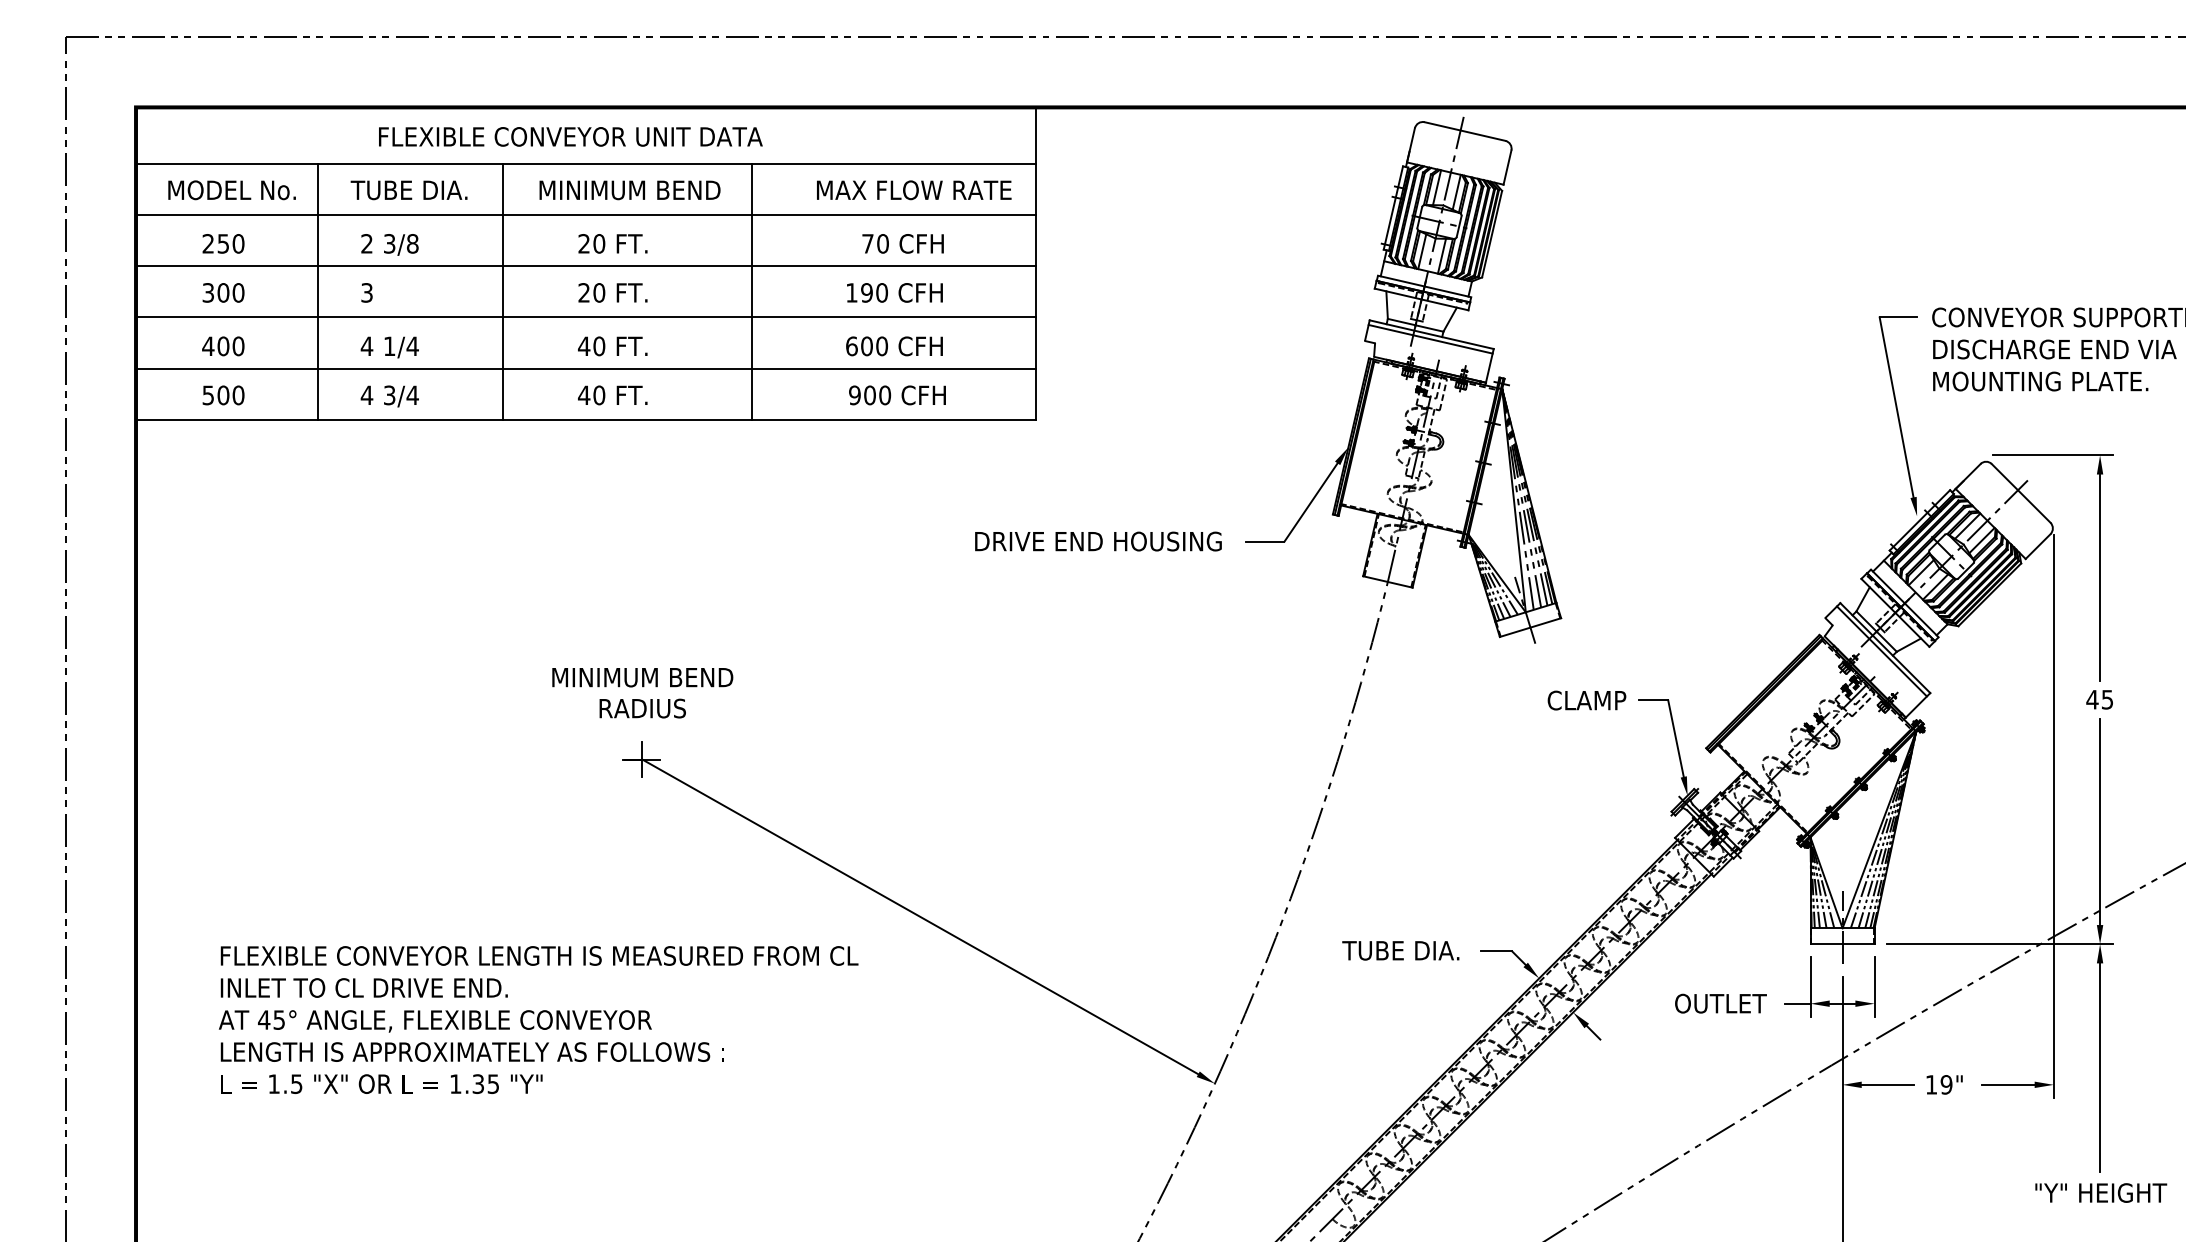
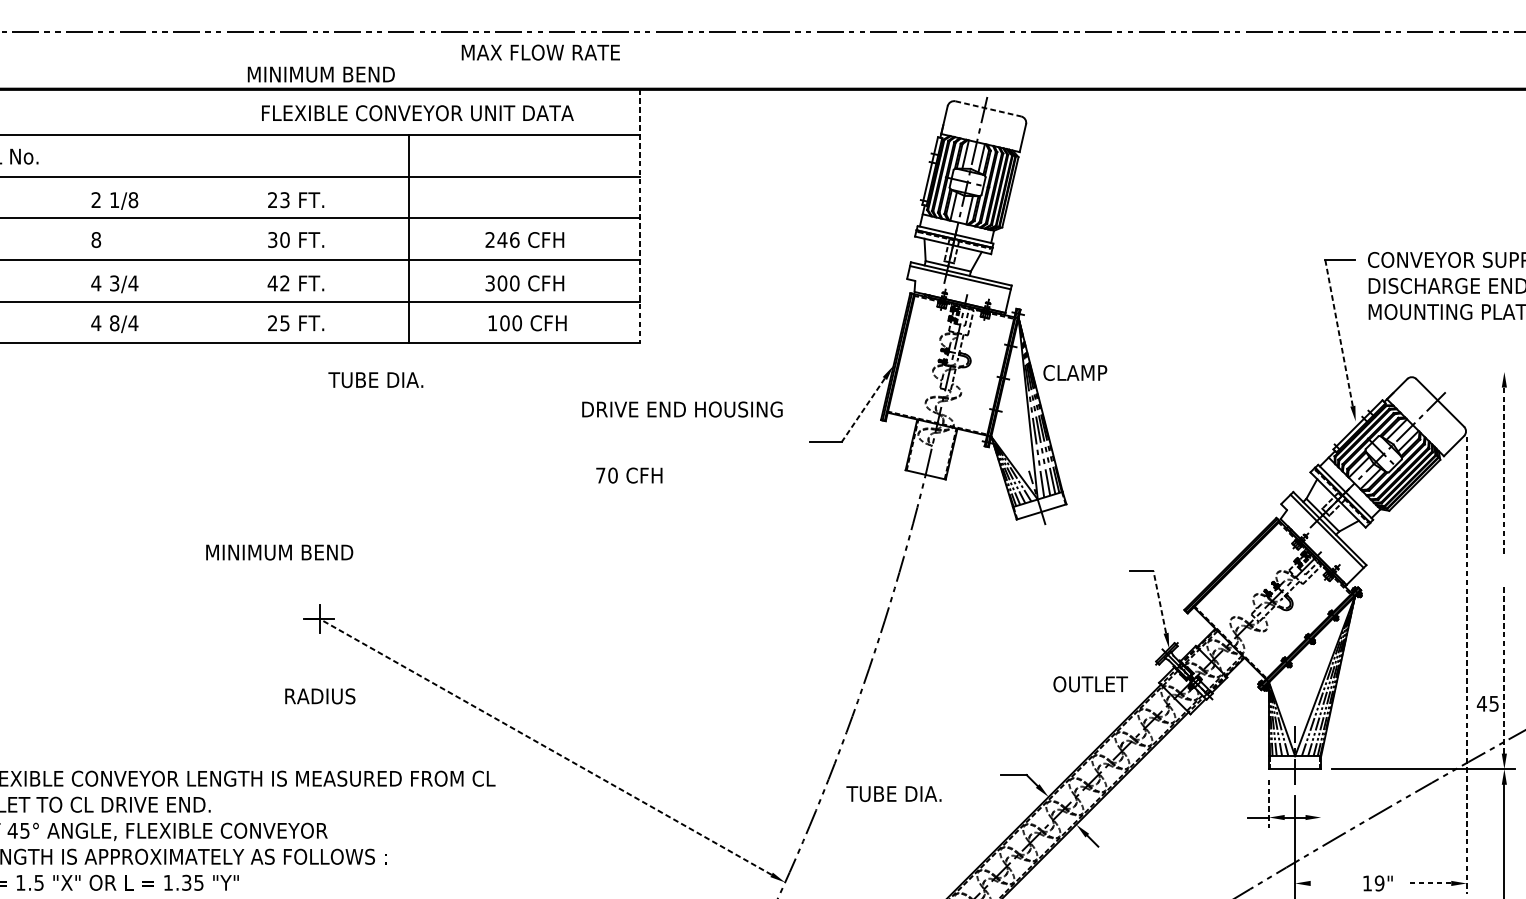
line: (1465, 131) -> (988, 108), solid -> dashed
text: (570, 136) -> (417, 112), moved
text: (408, 190) -> (375, 380), moved
text: (629, 190) -> (320, 74), moved
text: (914, 190) -> (541, 52), moved
text: (389, 243) -> (114, 199), 3/8 -> 1/8
text: (599, 243) -> (285, 199), 20 -> 23
text: (902, 243) -> (628, 475), moved
line: (1036, 264) -> (640, 216), solid -> dashed
line: (317, 291) -> (56, 238), removed
line: (503, 291) -> (207, 238), removed
text: (366, 292) -> (95, 239), 3 -> 8
text: (583, 292) -> (272, 239), 20 -> 30
text: (867, 292) -> (502, 239), 190 -> 246
text: (389, 346) -> (114, 283), 1/4 -> 3/4
text: (599, 346) -> (285, 283), 40 -> 42
text: (851, 346) -> (489, 283), 600 -> 300
text: (389, 395) -> (114, 323), 3/4 -> 8/4
text: (591, 395) -> (278, 323), 40 -> 25
text: (854, 395) -> (492, 323), 900 -> 100
line: (1896, 407) -> (1338, 333), solid -> dashed
line: (2052, 455) -> (1465, 372), removed
line: (1310, 502) -> (862, 410), solid -> dashed
text: (1098, 541) -> (682, 409), moved
line: (2100, 578) -> (1504, 472), solid -> dashed
text: (642, 677) -> (279, 552), moved
text: (2099, 699) -> (1487, 703), moved
text: (1586, 700) -> (1074, 372), moved
text: (642, 708) -> (320, 696), moved
line: (1675, 738) -> (1159, 602), solid -> dashed
line: (2053, 816) -> (1466, 665), solid -> dashed
line: (2100, 821) -> (1504, 669), solid -> dashed
line: (919, 916) -> (545, 746), solid -> dashed
text: (1400, 950) -> (893, 793), moved
line: (1810, 986) -> (1269, 803), solid -> dashed
line: (1874, 986) -> (1321, 803), removed
text: (1720, 1003) -> (1090, 684), moved
line: (1887, 1084) -> (1331, 883), removed
line: (2007, 1084) -> (1429, 883), solid -> dashed

